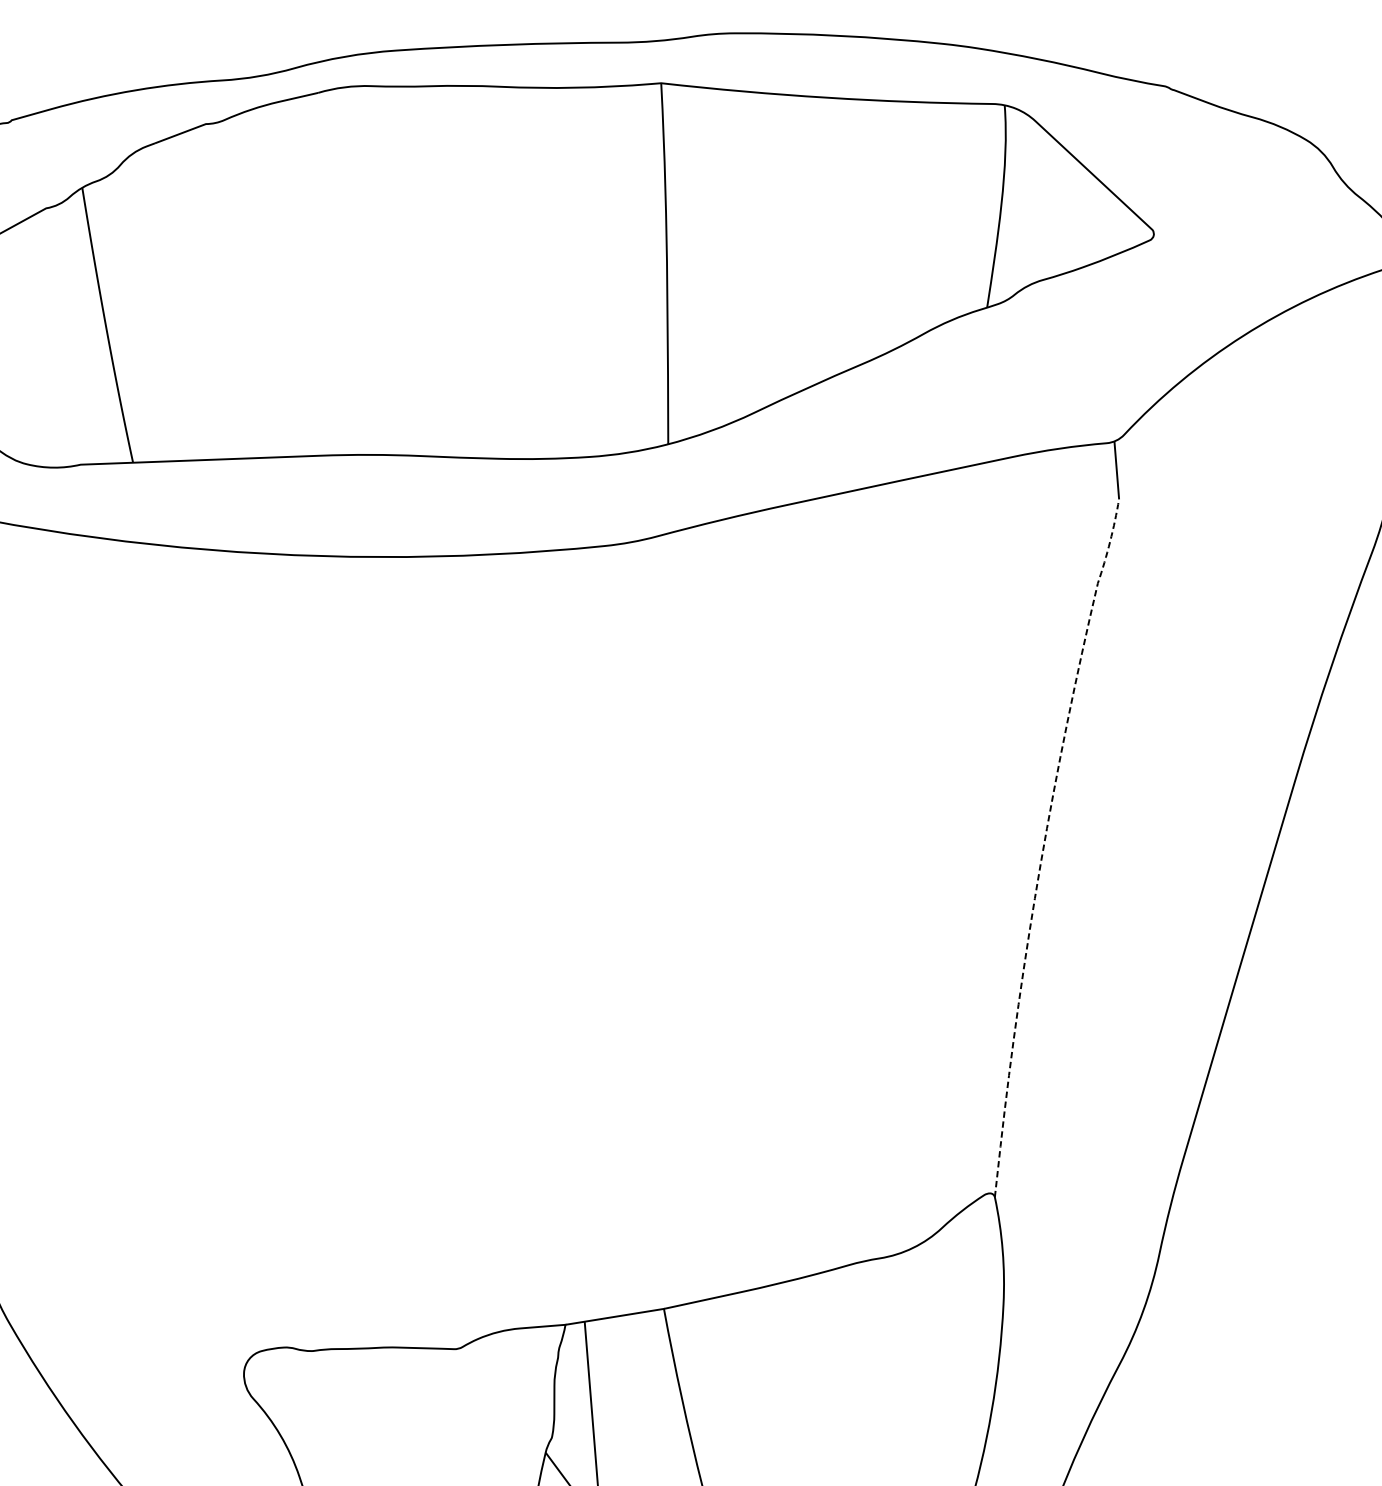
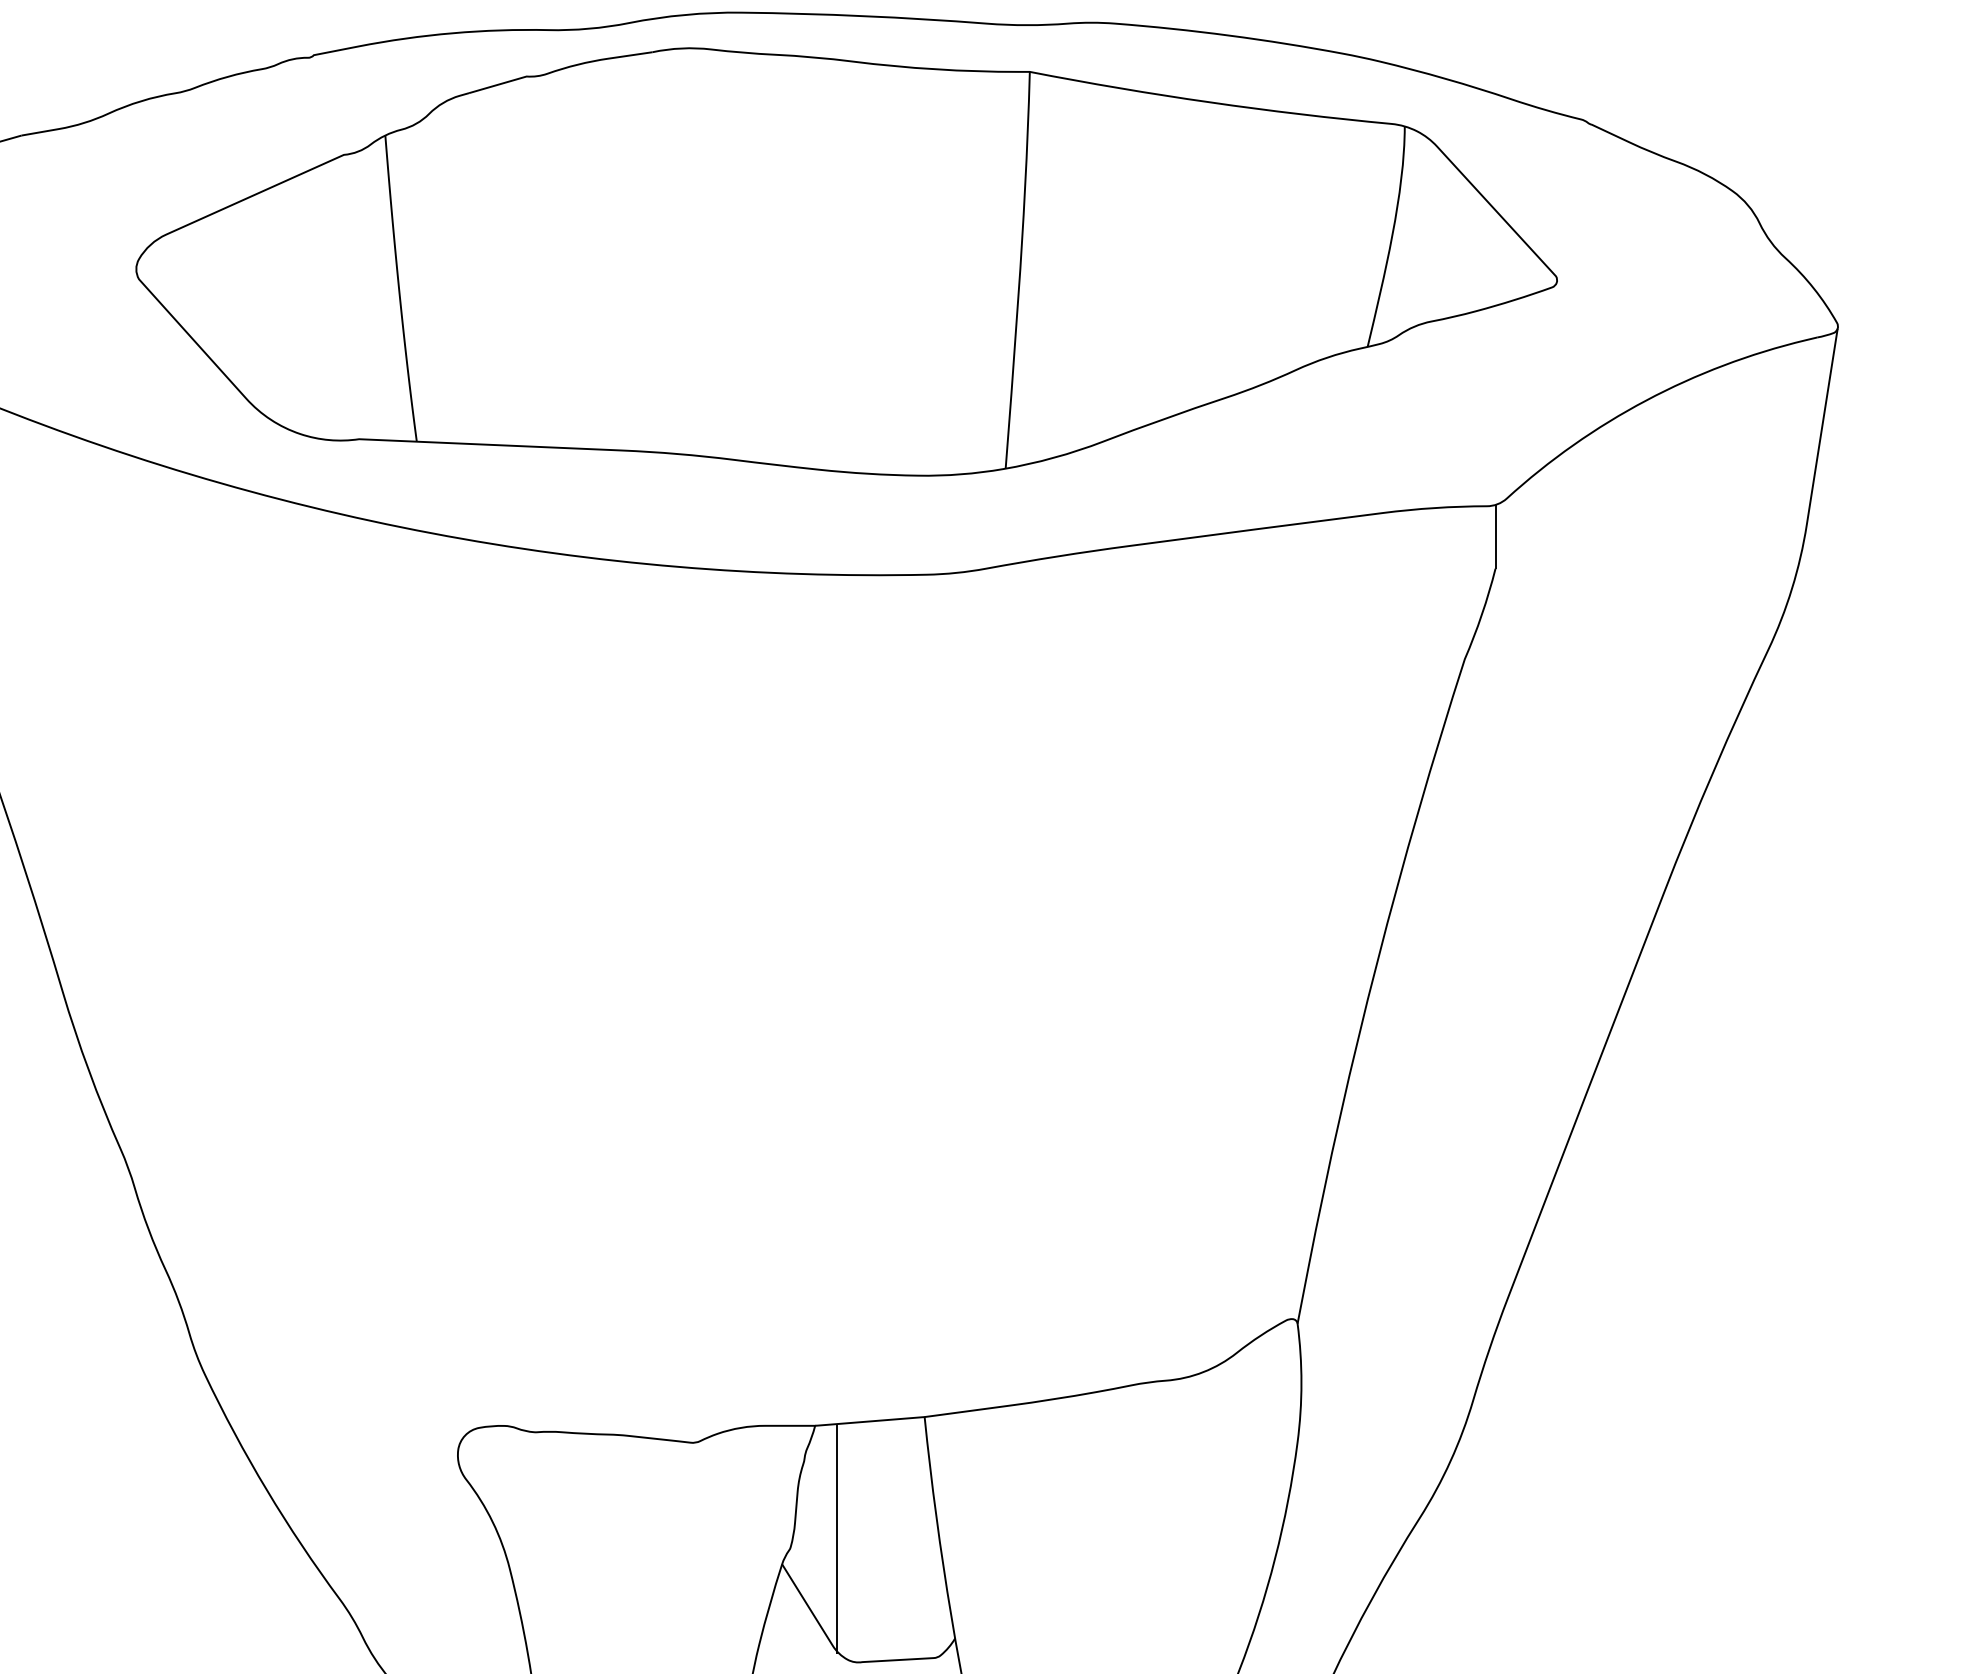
line: (1043, 844) -> (1382, 941), dashed -> solid

